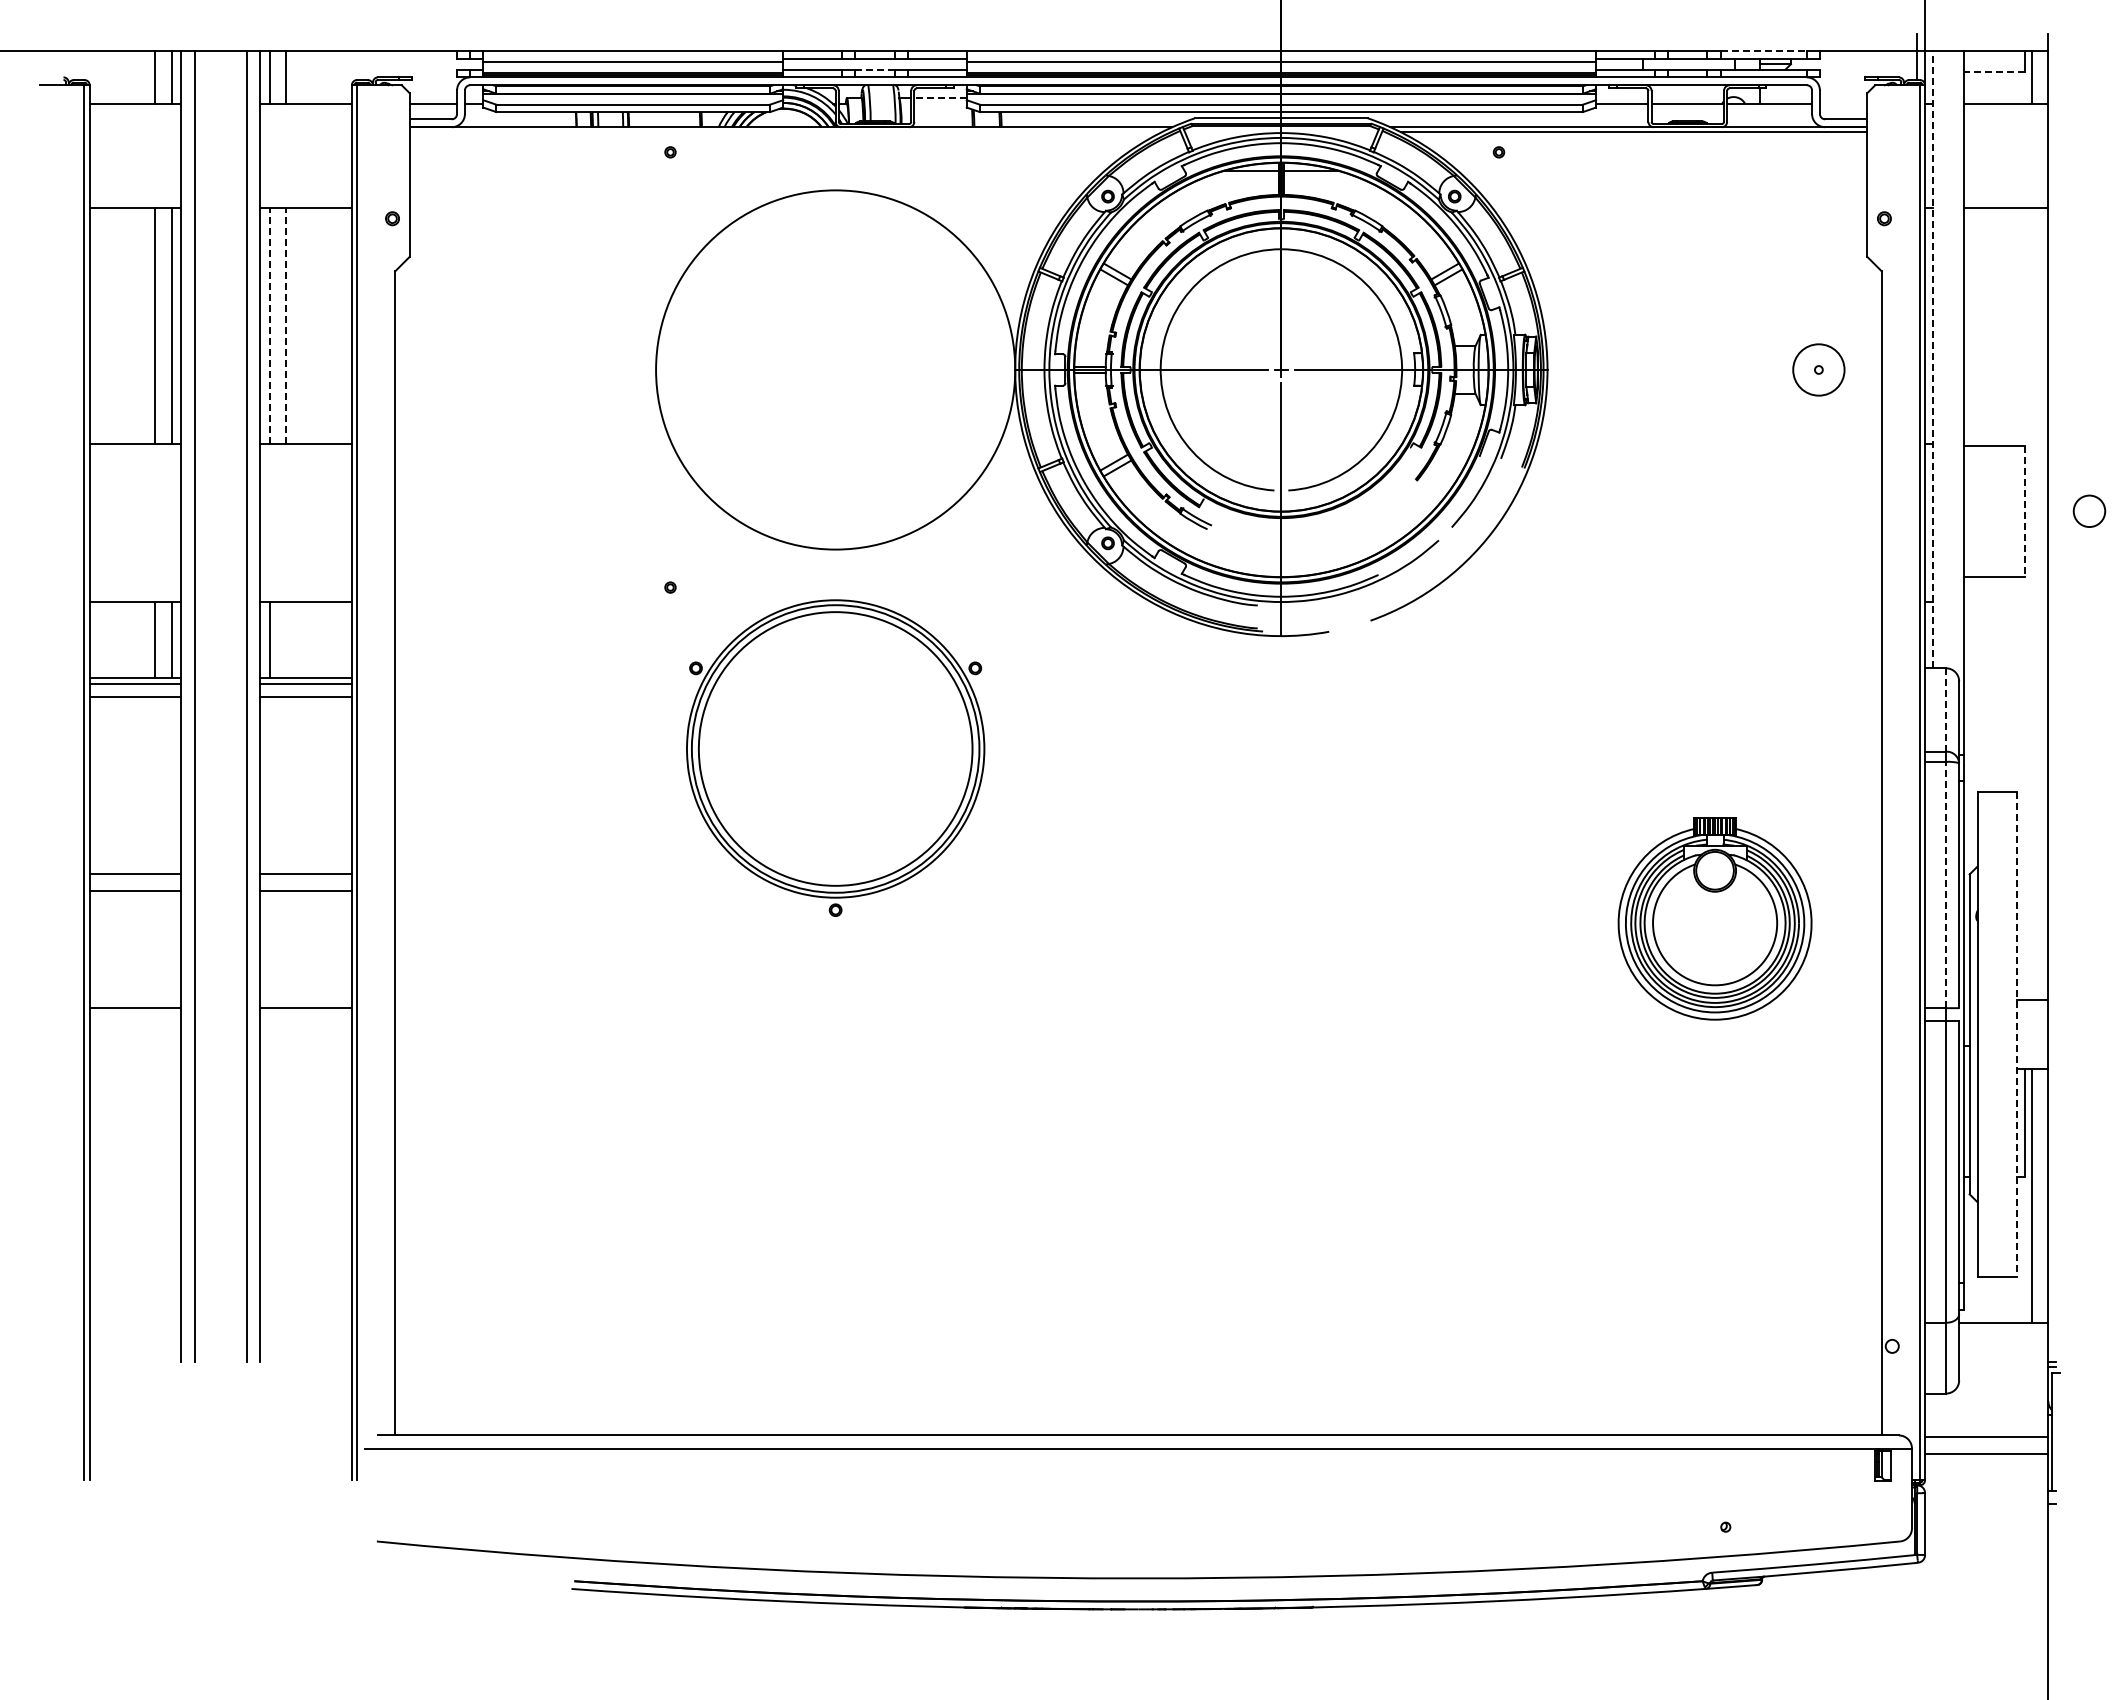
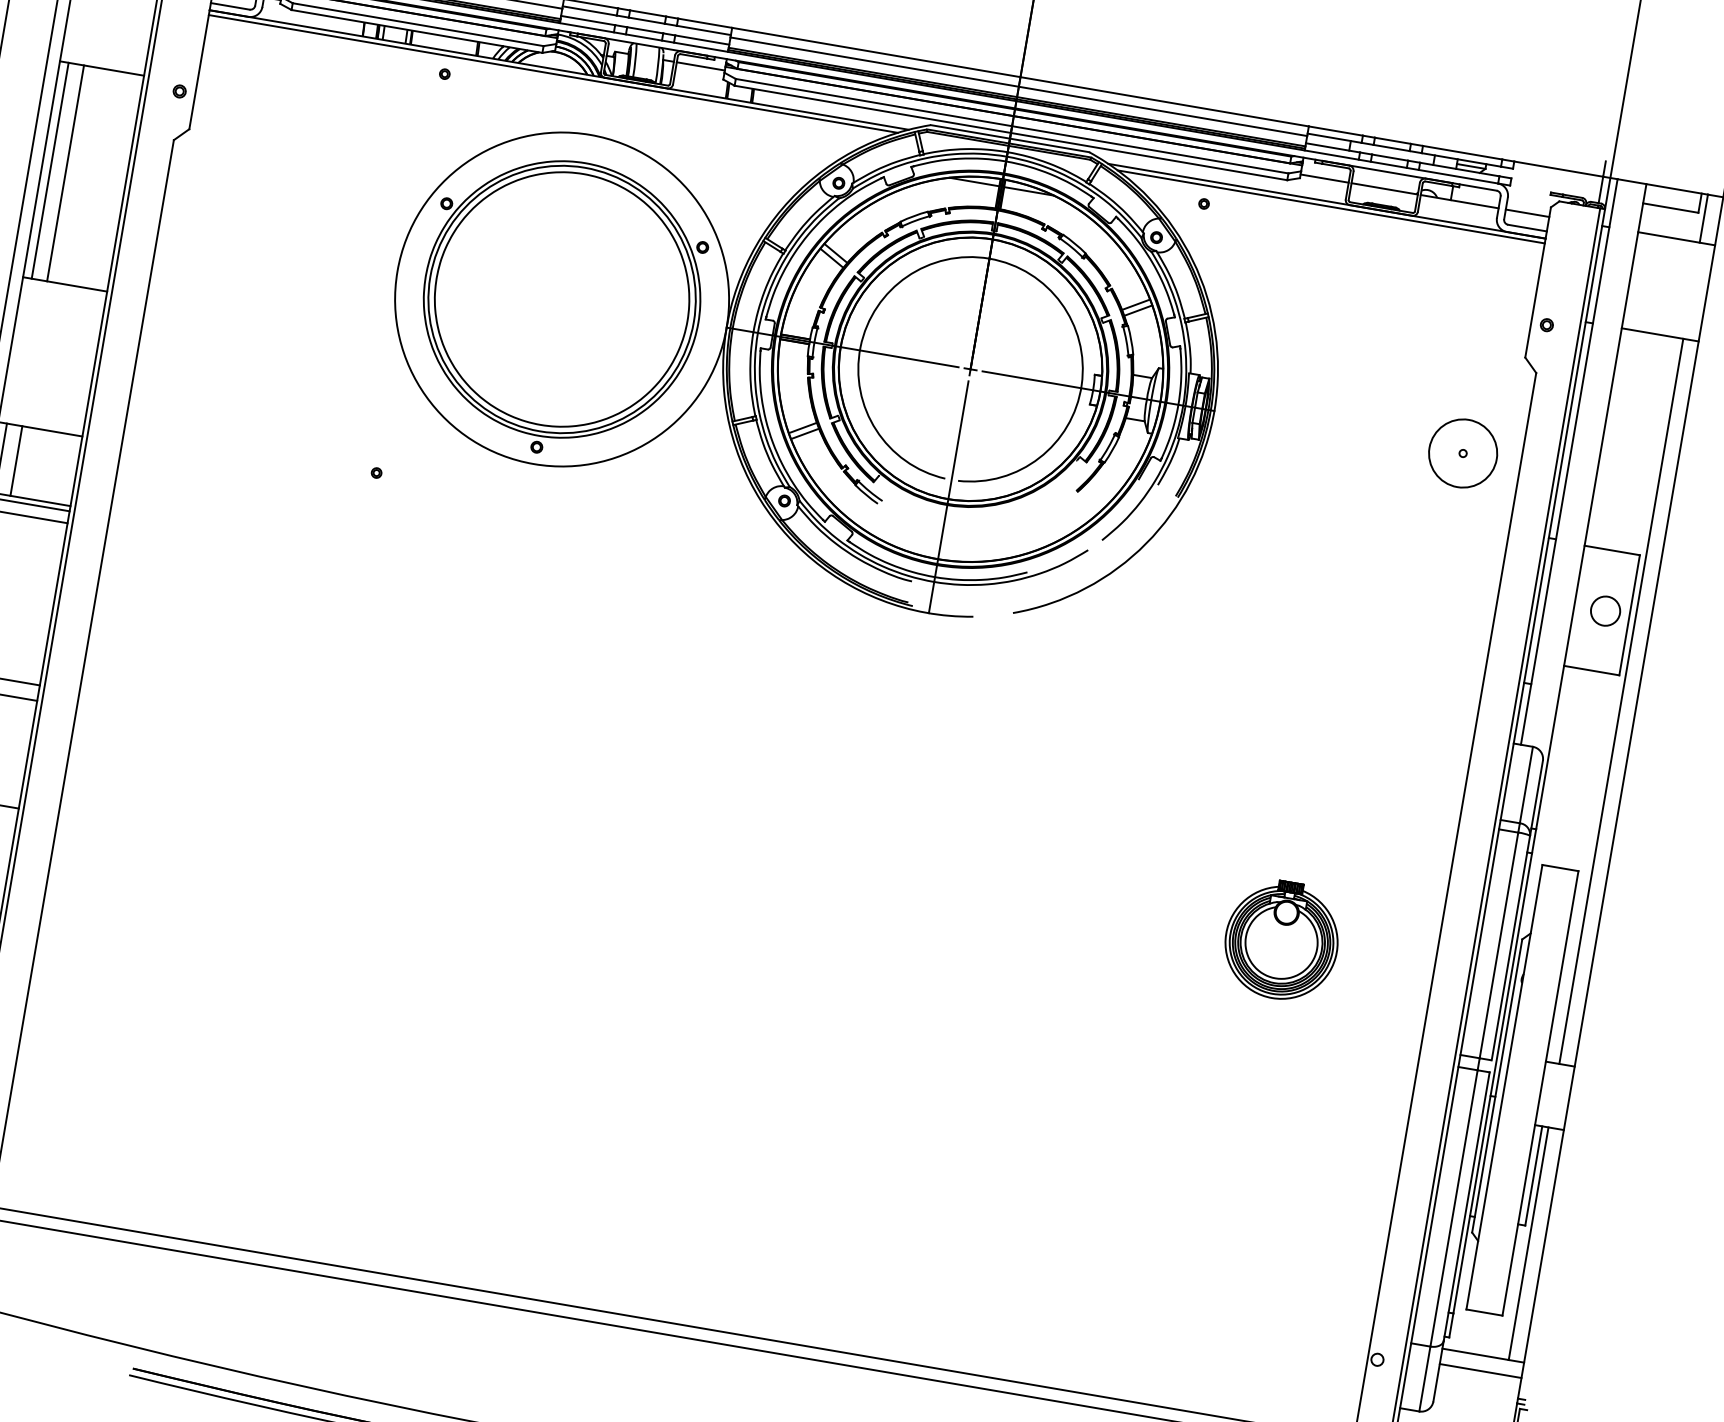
line: (1764, 51) -> (1463, 153), dashed -> solid
line: (874, 69) -> (644, 30), dashed -> solid
line: (1994, 72) -> (1670, 208), dashed -> solid
line: (940, 97) -> (700, 66), dashed -> solid
line: (1843, 103) -> (1527, 213), added
line: (785, 132) -> (553, 74), added
line: (269, 326) -> (50, 170), dashed -> solid
line: (286, 326) -> (65, 173), dashed -> solid
line: (1932, 359) -> (1568, 461), dashed -> solid
circle: (1818, 369) -> (1462, 453), size x1.43
circle: (2089, 510) -> (1605, 610), moved
line: (2024, 511) -> (1629, 615), dashed -> solid
line: (2031, 603) -> (1621, 700), added
line: (286, 640) -> (16, 461), added
line: (1946, 710) -> (1526, 785), dashed -> solid
part: (835, 757) -> (560, 307), moved
line: (1946, 884) -> (1499, 945), dashed -> solid
part: (1714, 918) -> (1281, 939), size x0.62
line: (2016, 1034) -> (1540, 1093), dashed -> solid
line: (2003, 1339) -> (1480, 1370), added

